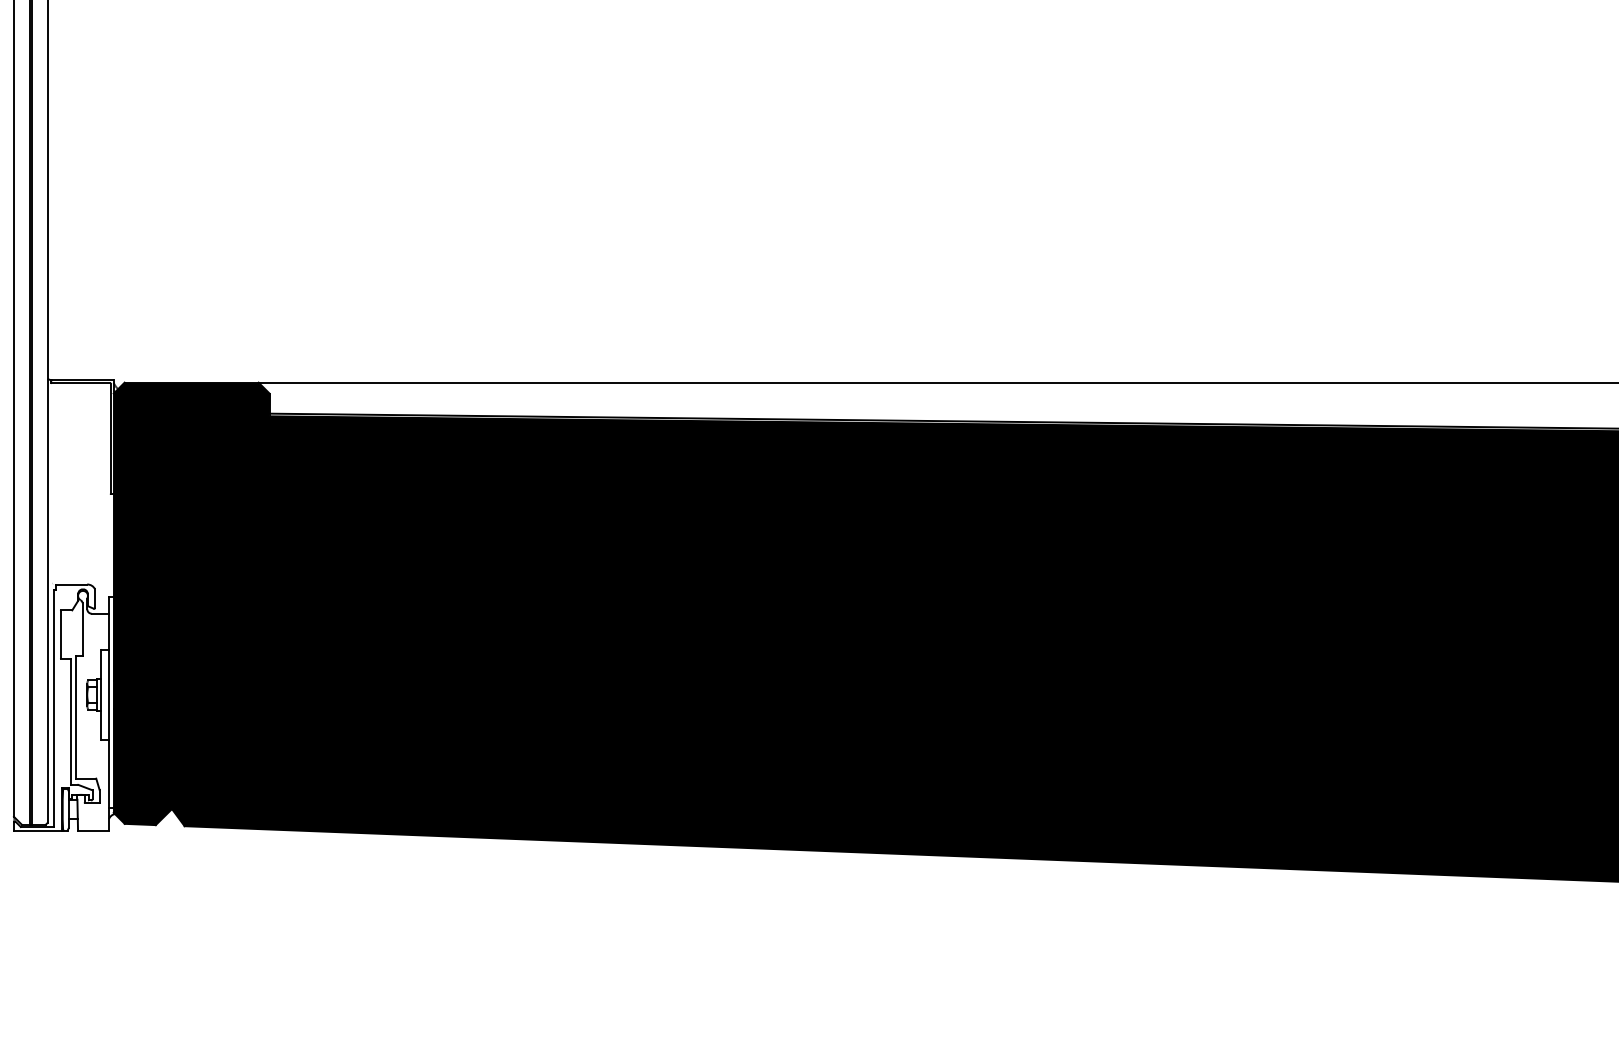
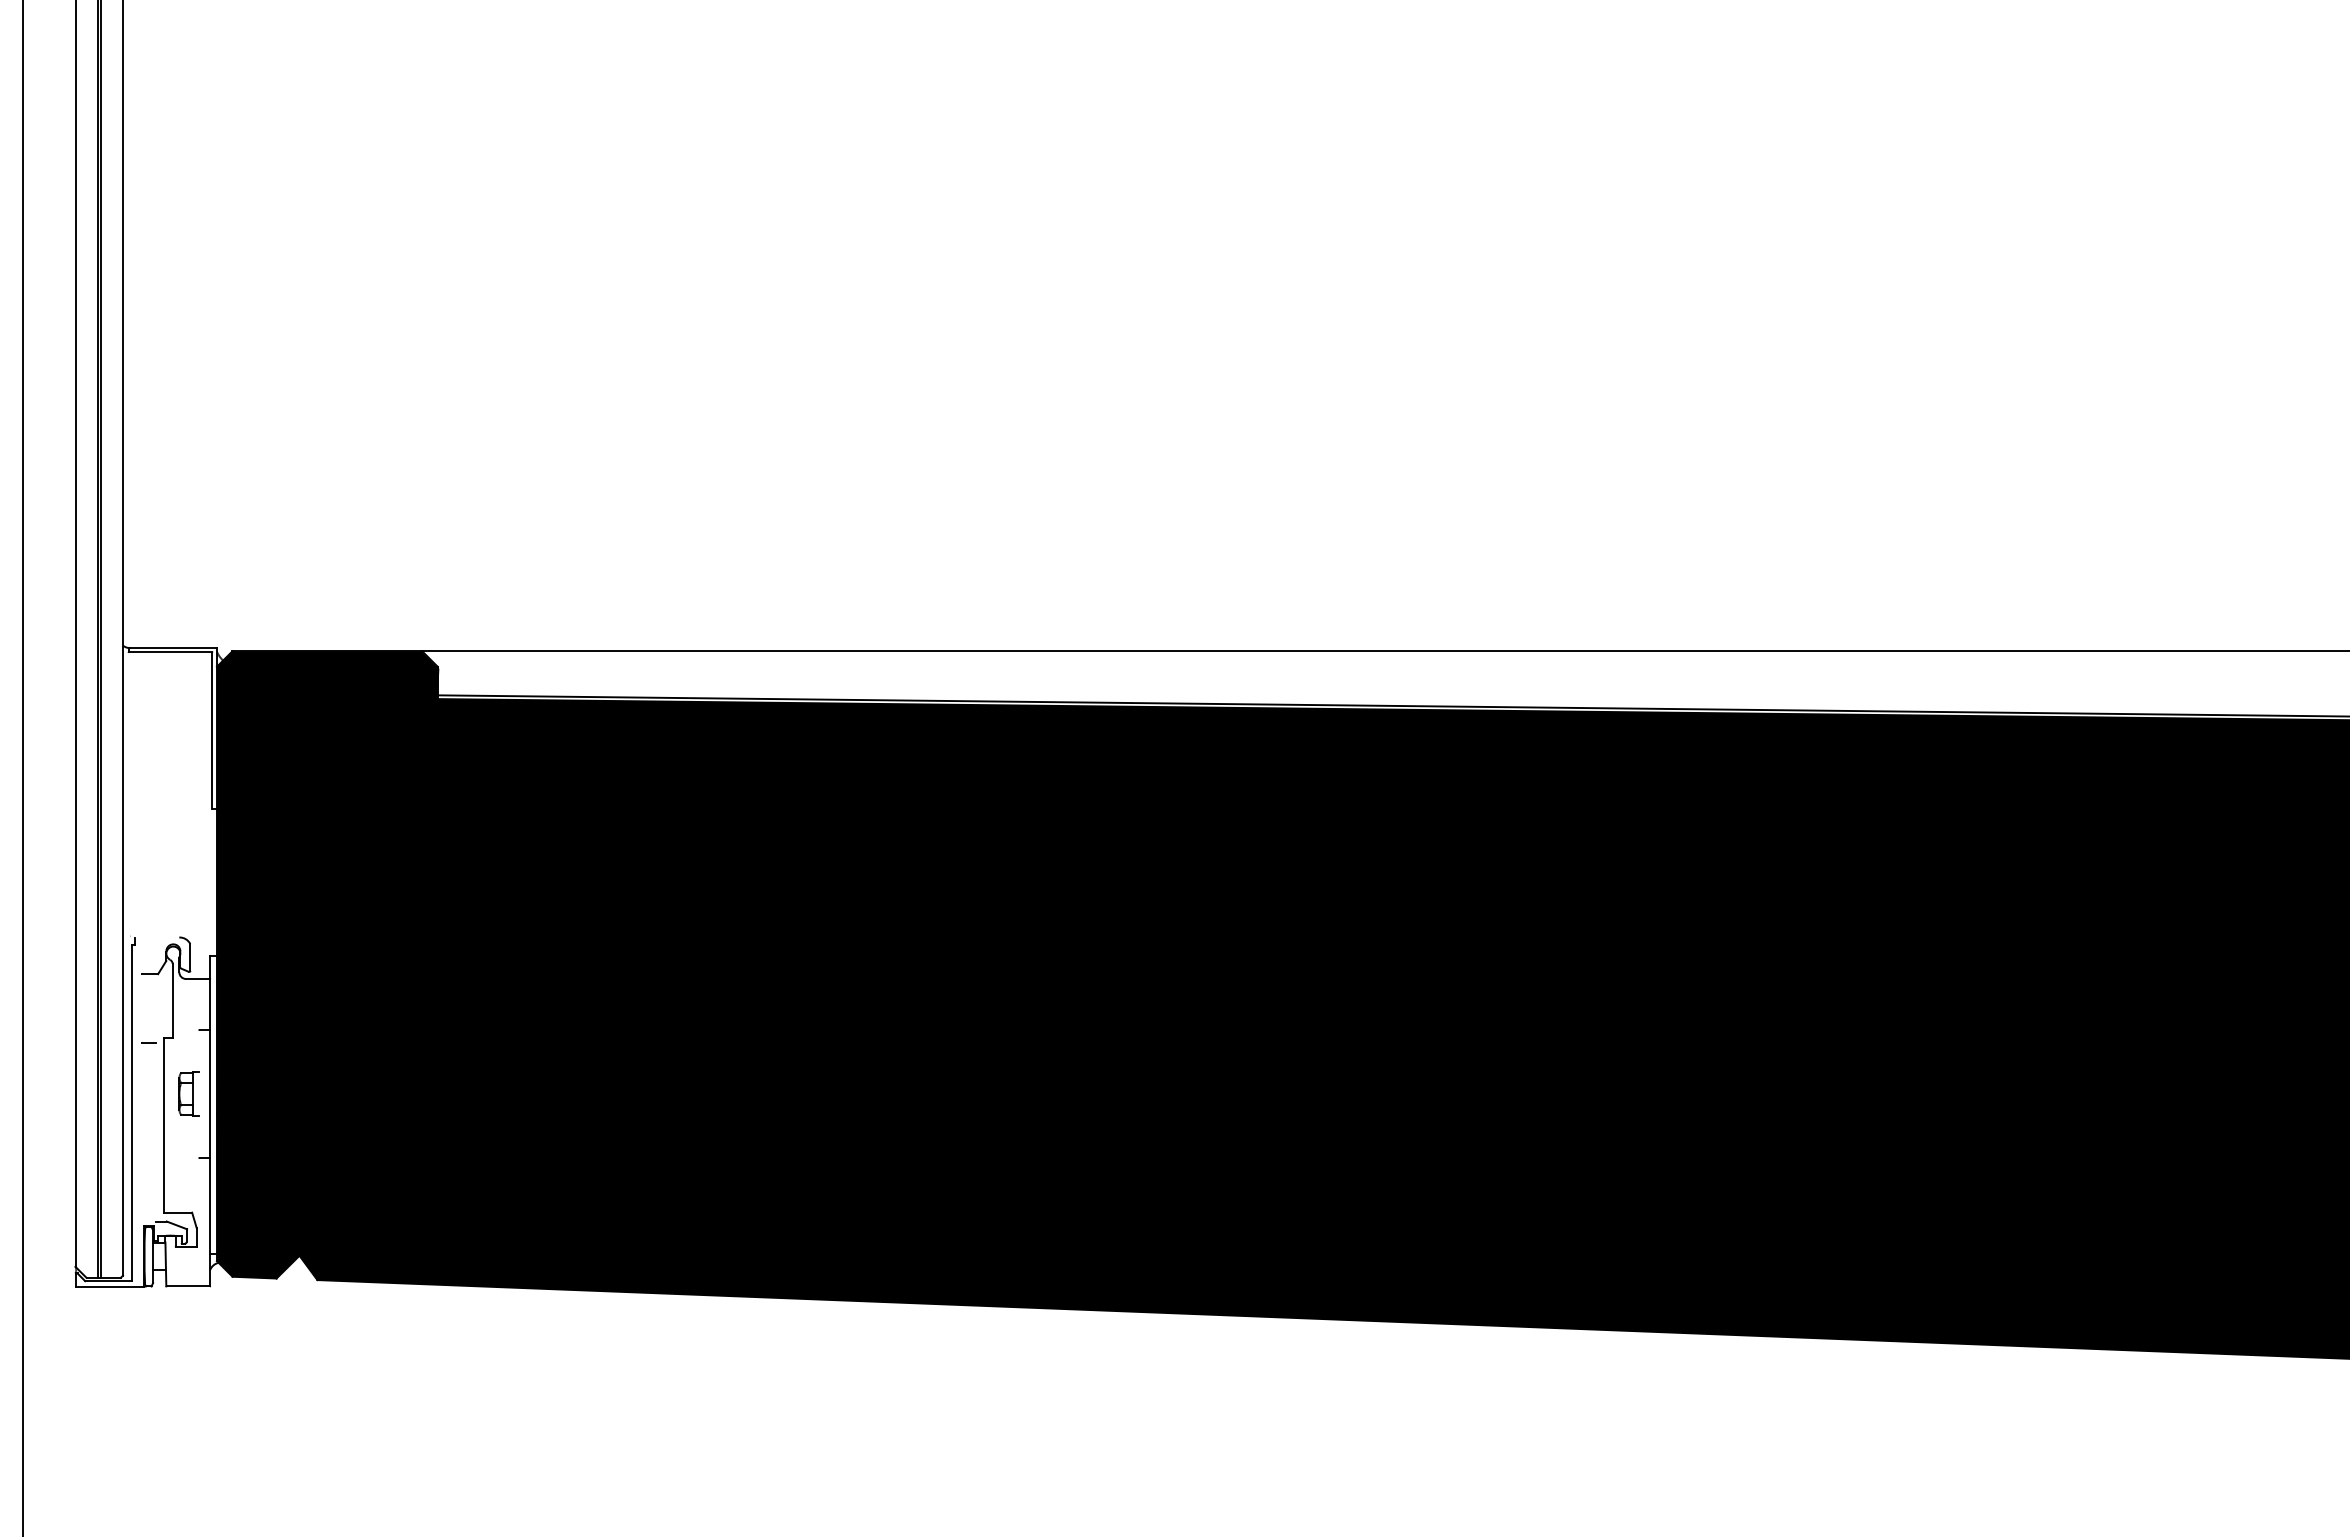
line: (71, 584) -> (156, 937), removed
line: (60, 634) -> (141, 1008), removed
line: (101, 694) -> (199, 1093), removed
line: (71, 721) -> (156, 1131), removed

